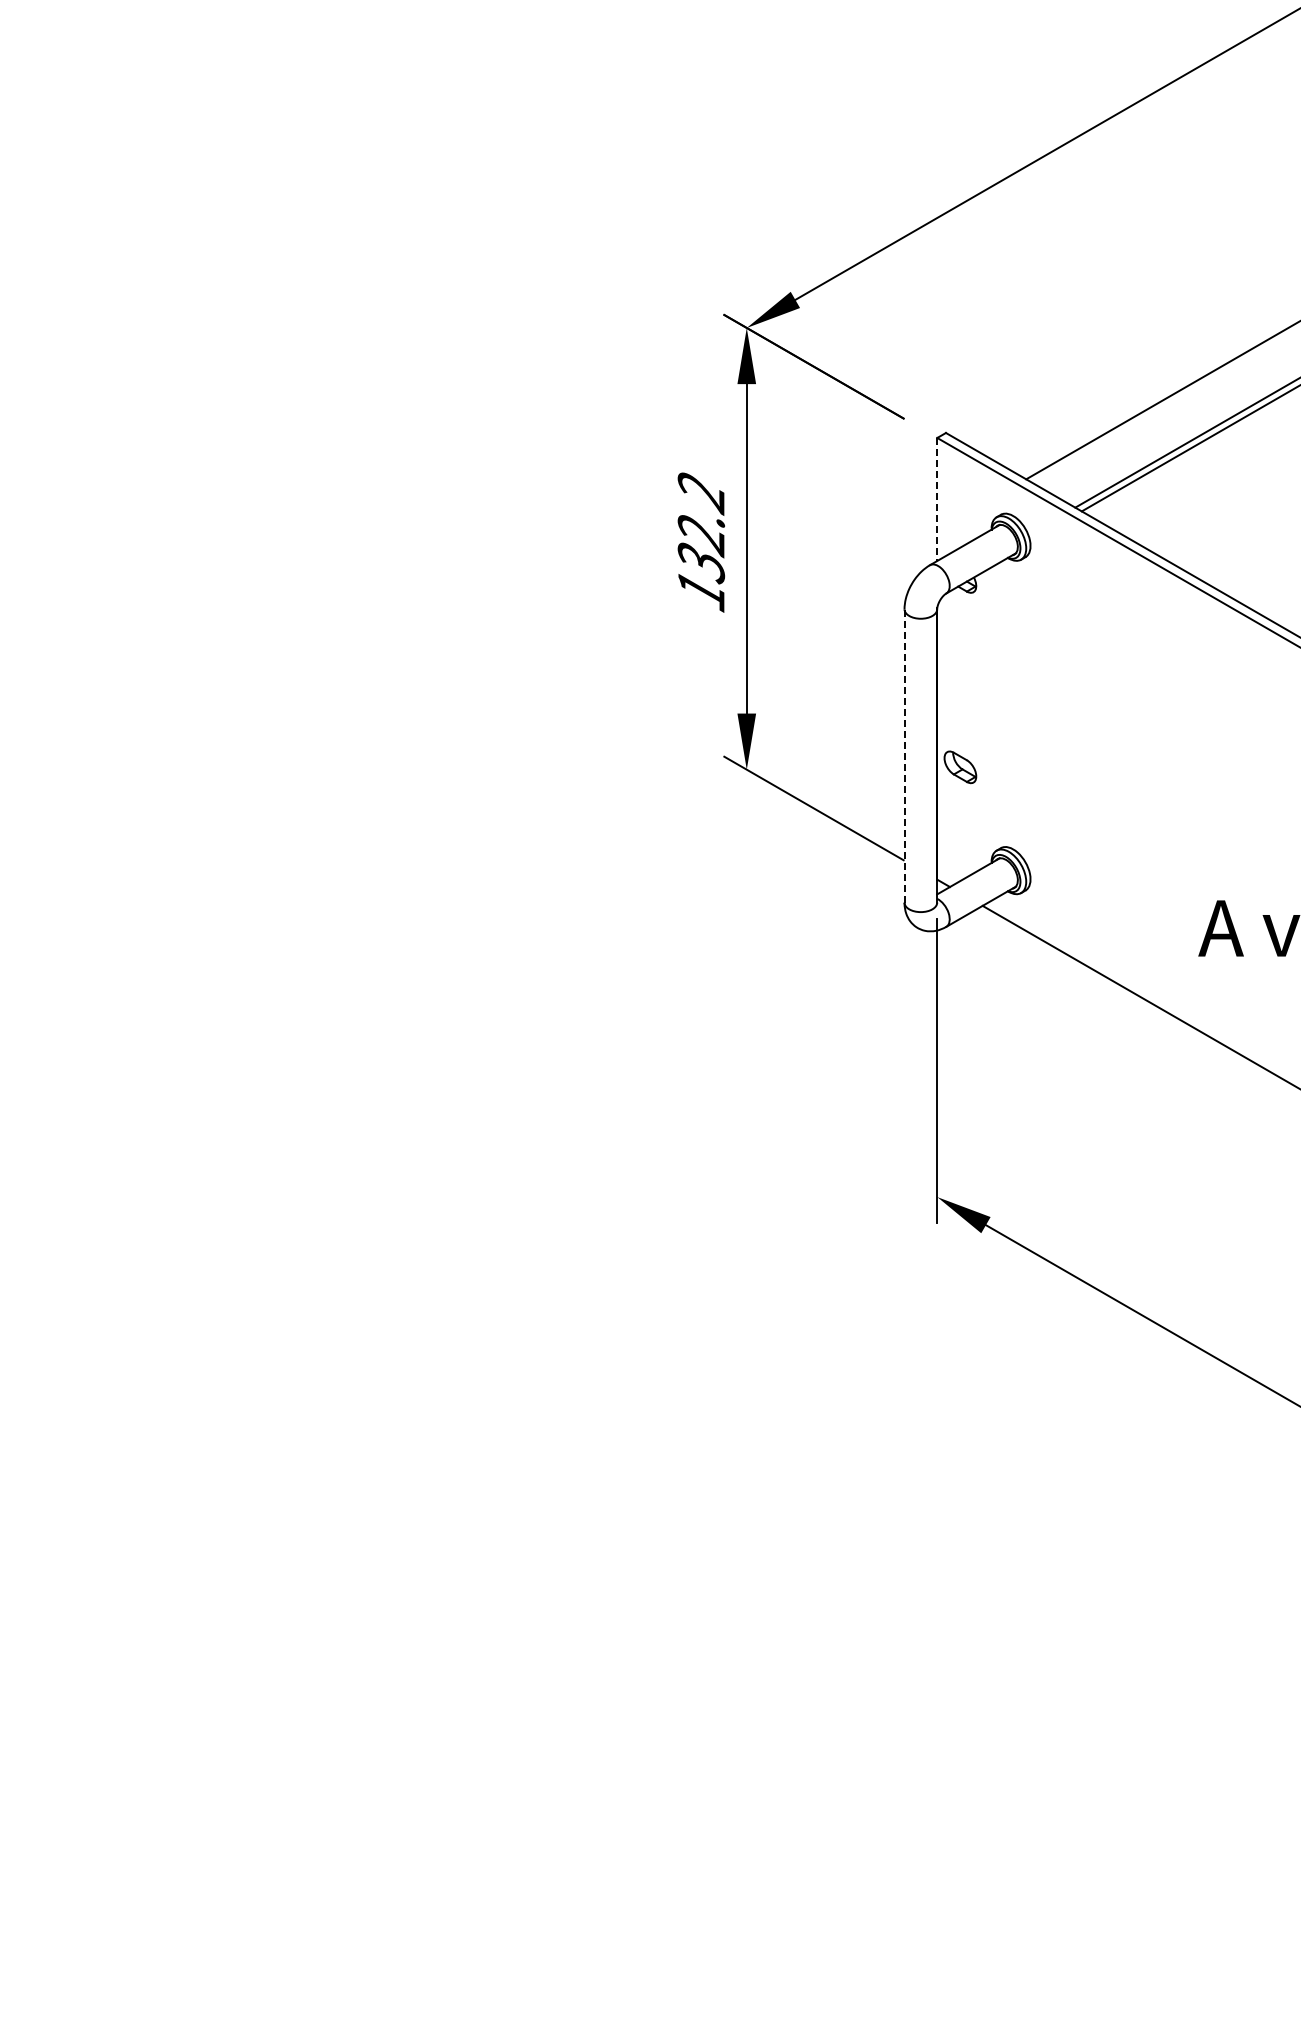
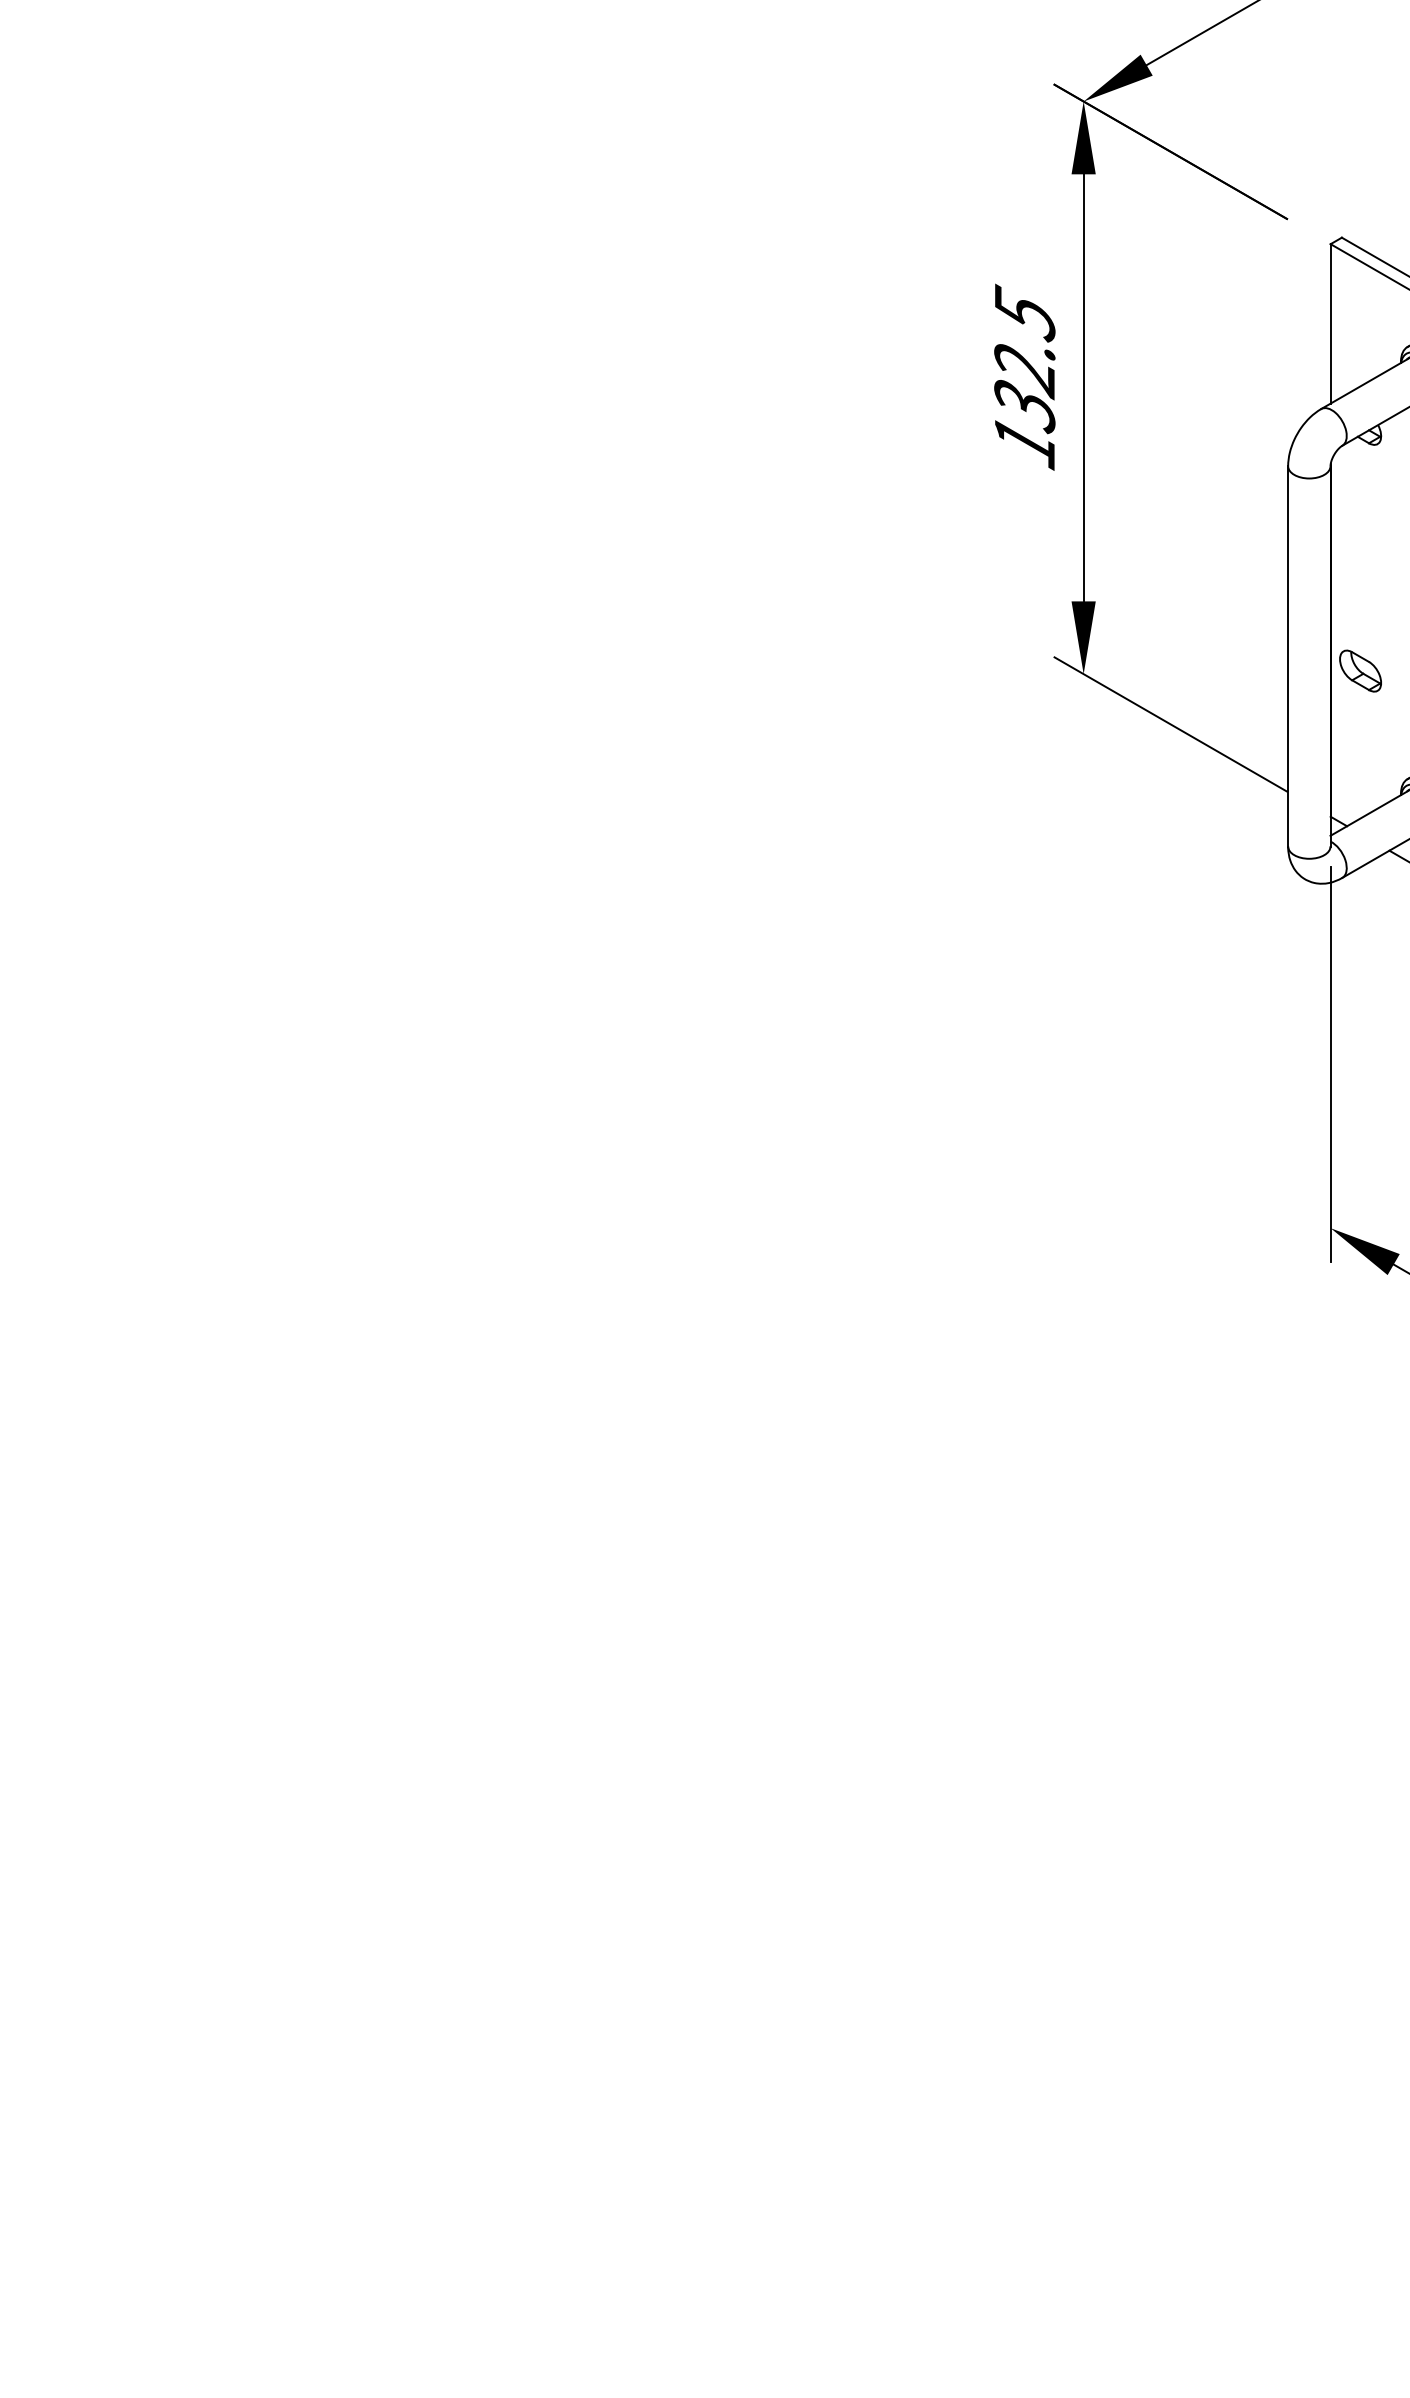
text: (701, 491) -> (1024, 313), 132.2 -> 132.5
line: (937, 499) -> (1330, 323), dashed -> solid
line: (904, 756) -> (1288, 657), dashed -> solid

